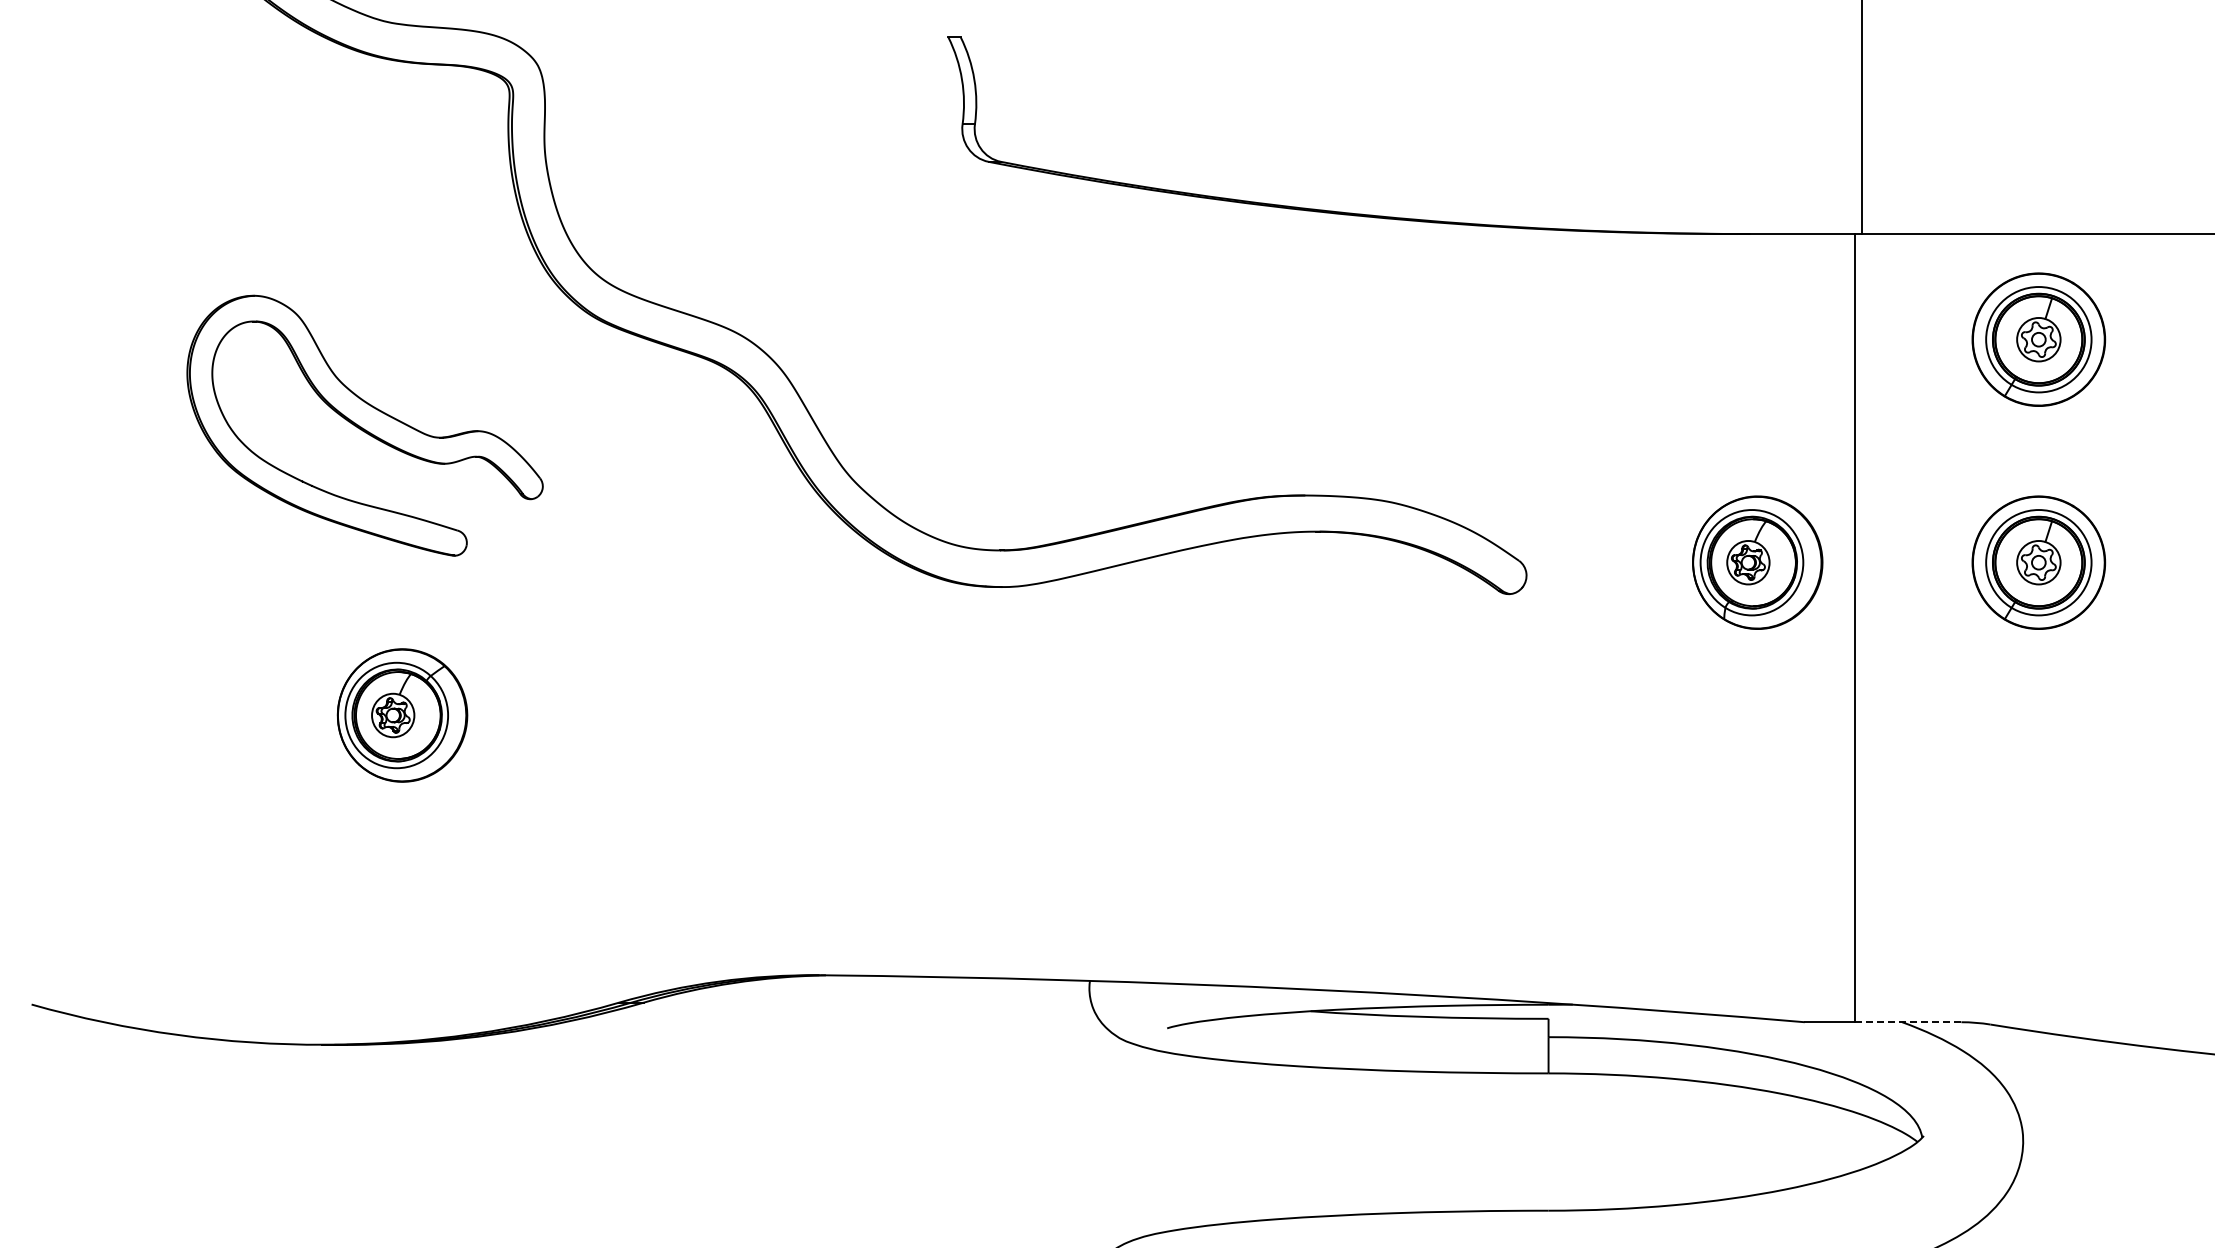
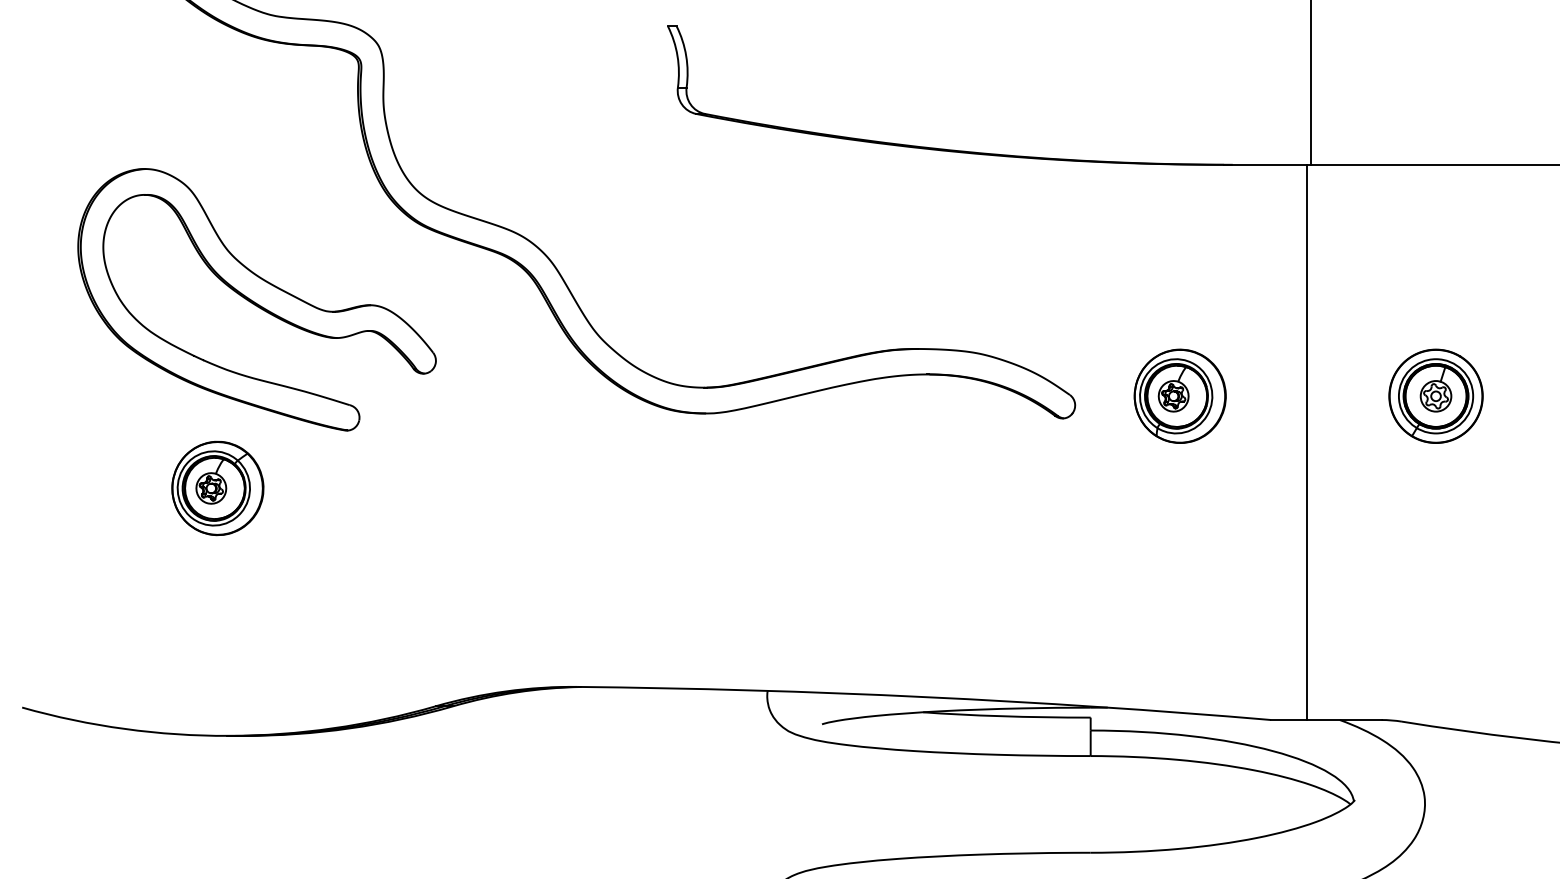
part: (2038, 339) -> (1435, 239), removed
part: (364, 425) -> (256, 299), size x1.43
part: (1757, 562) -> (1180, 396), moved
part: (402, 715) -> (217, 488), moved
line: (1908, 1022) -> (1344, 720), dashed -> solid

